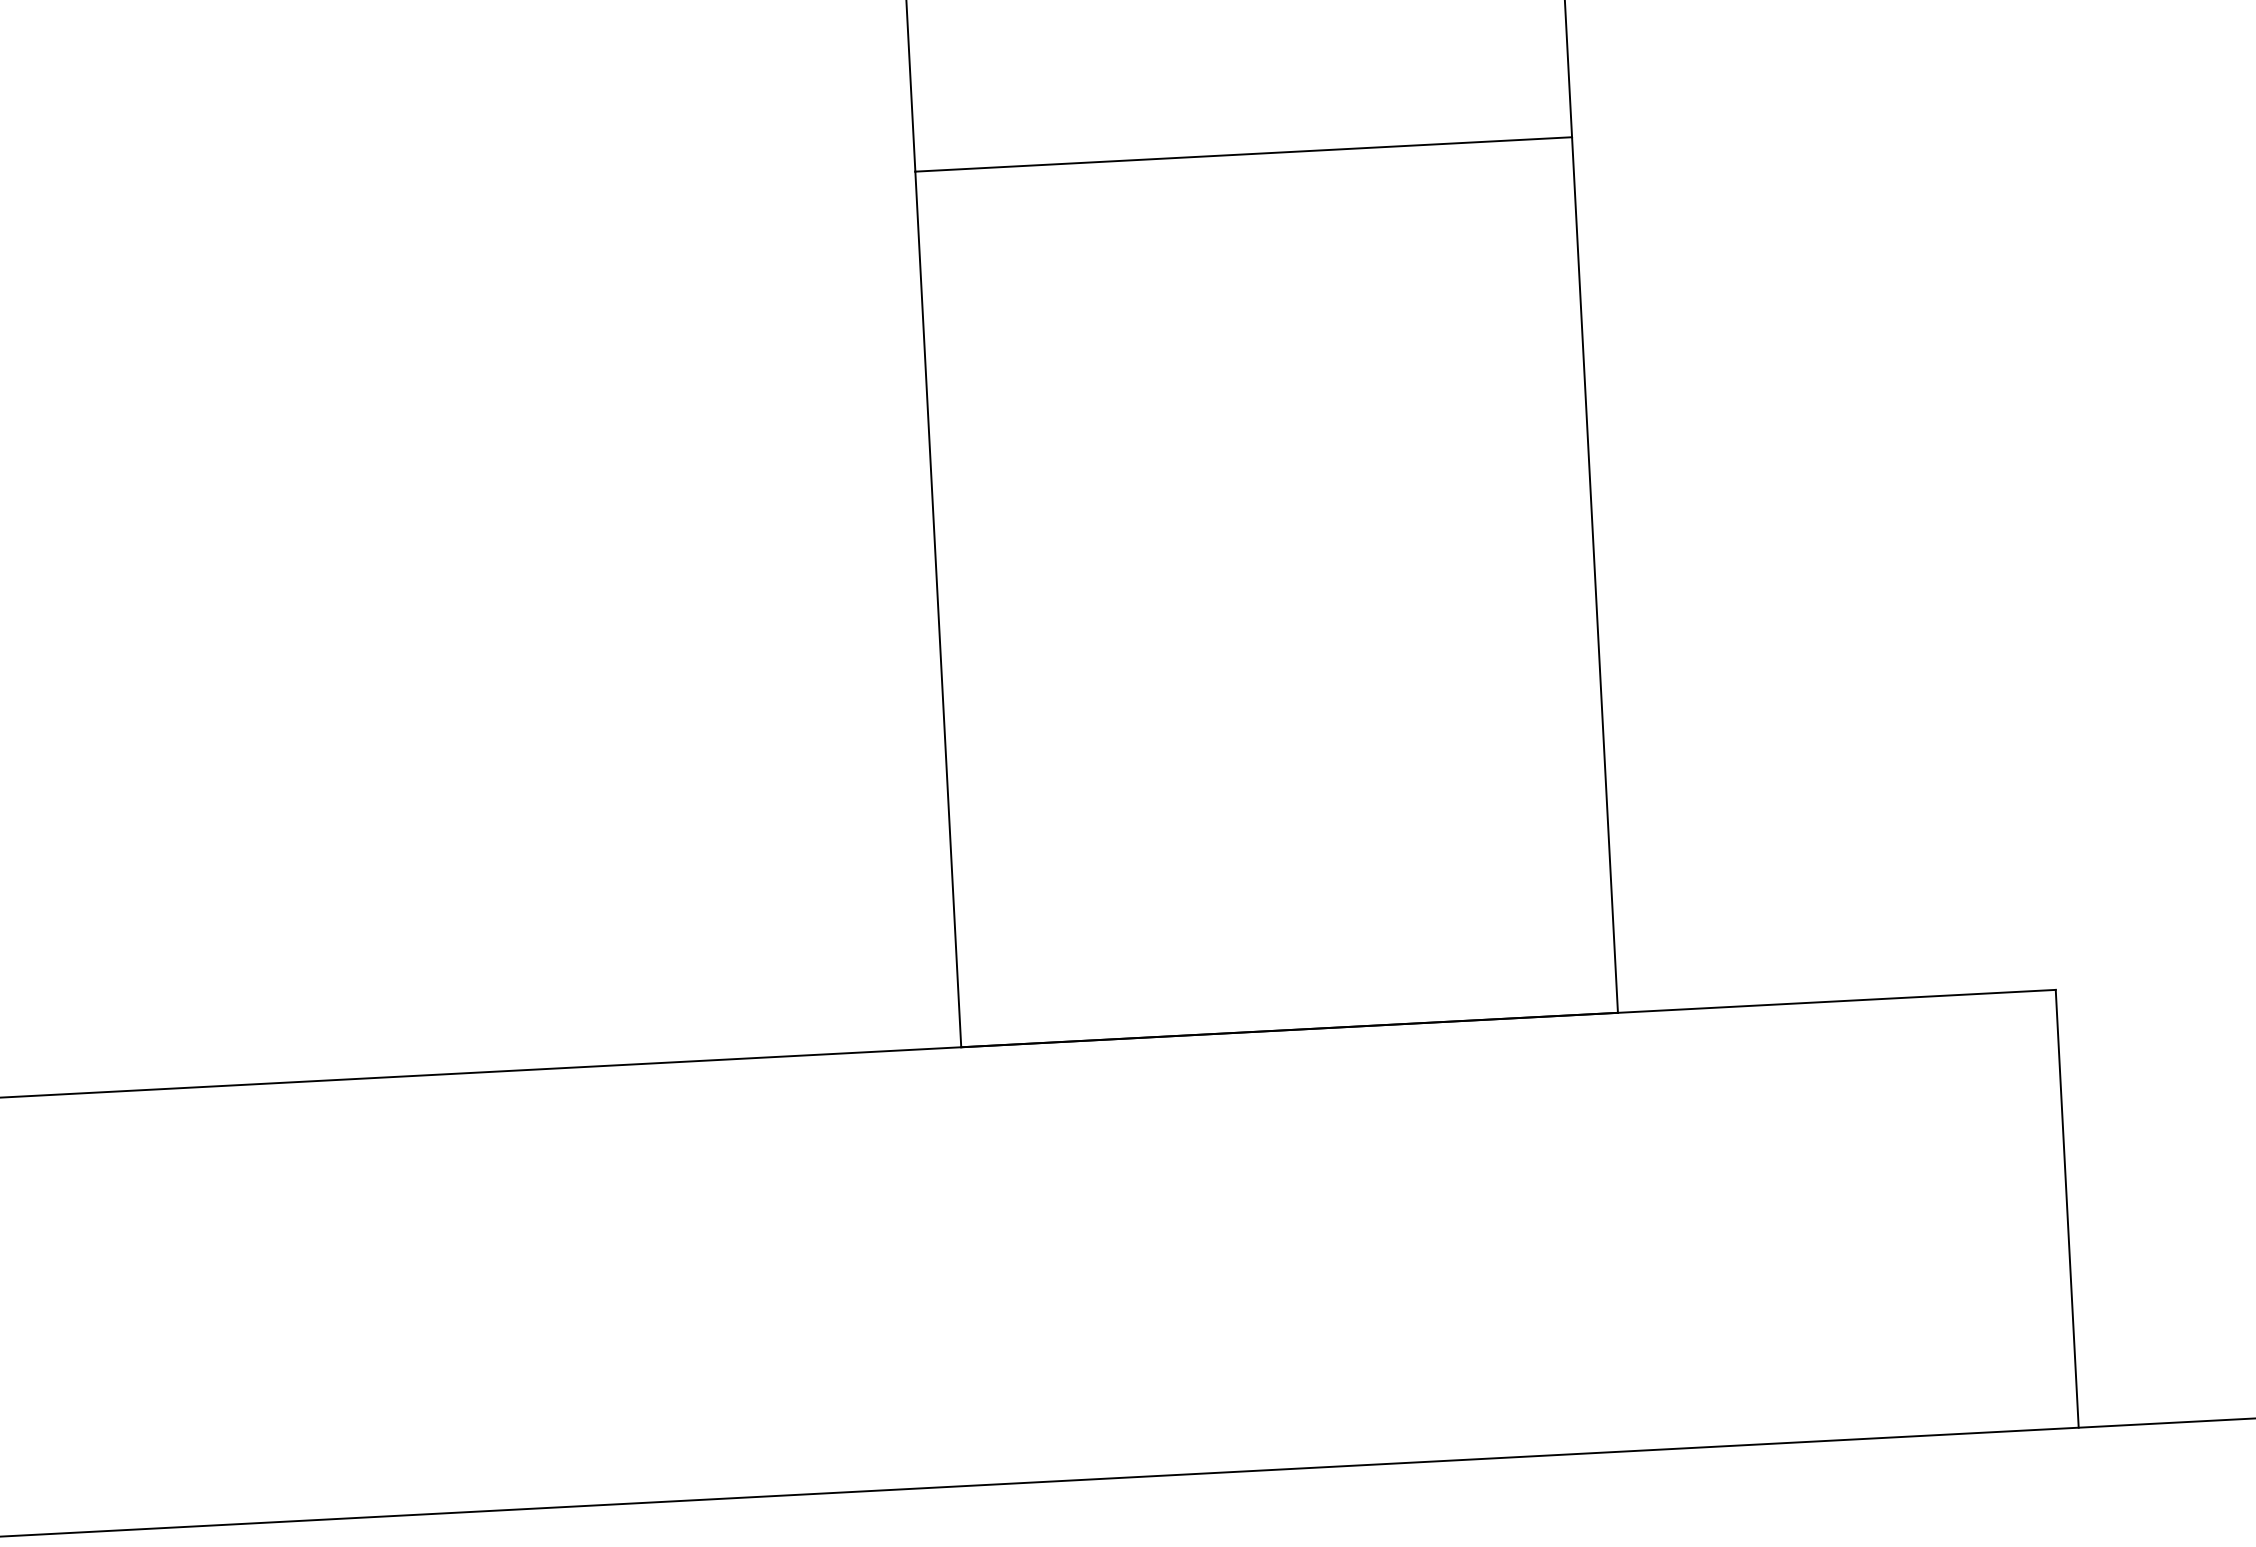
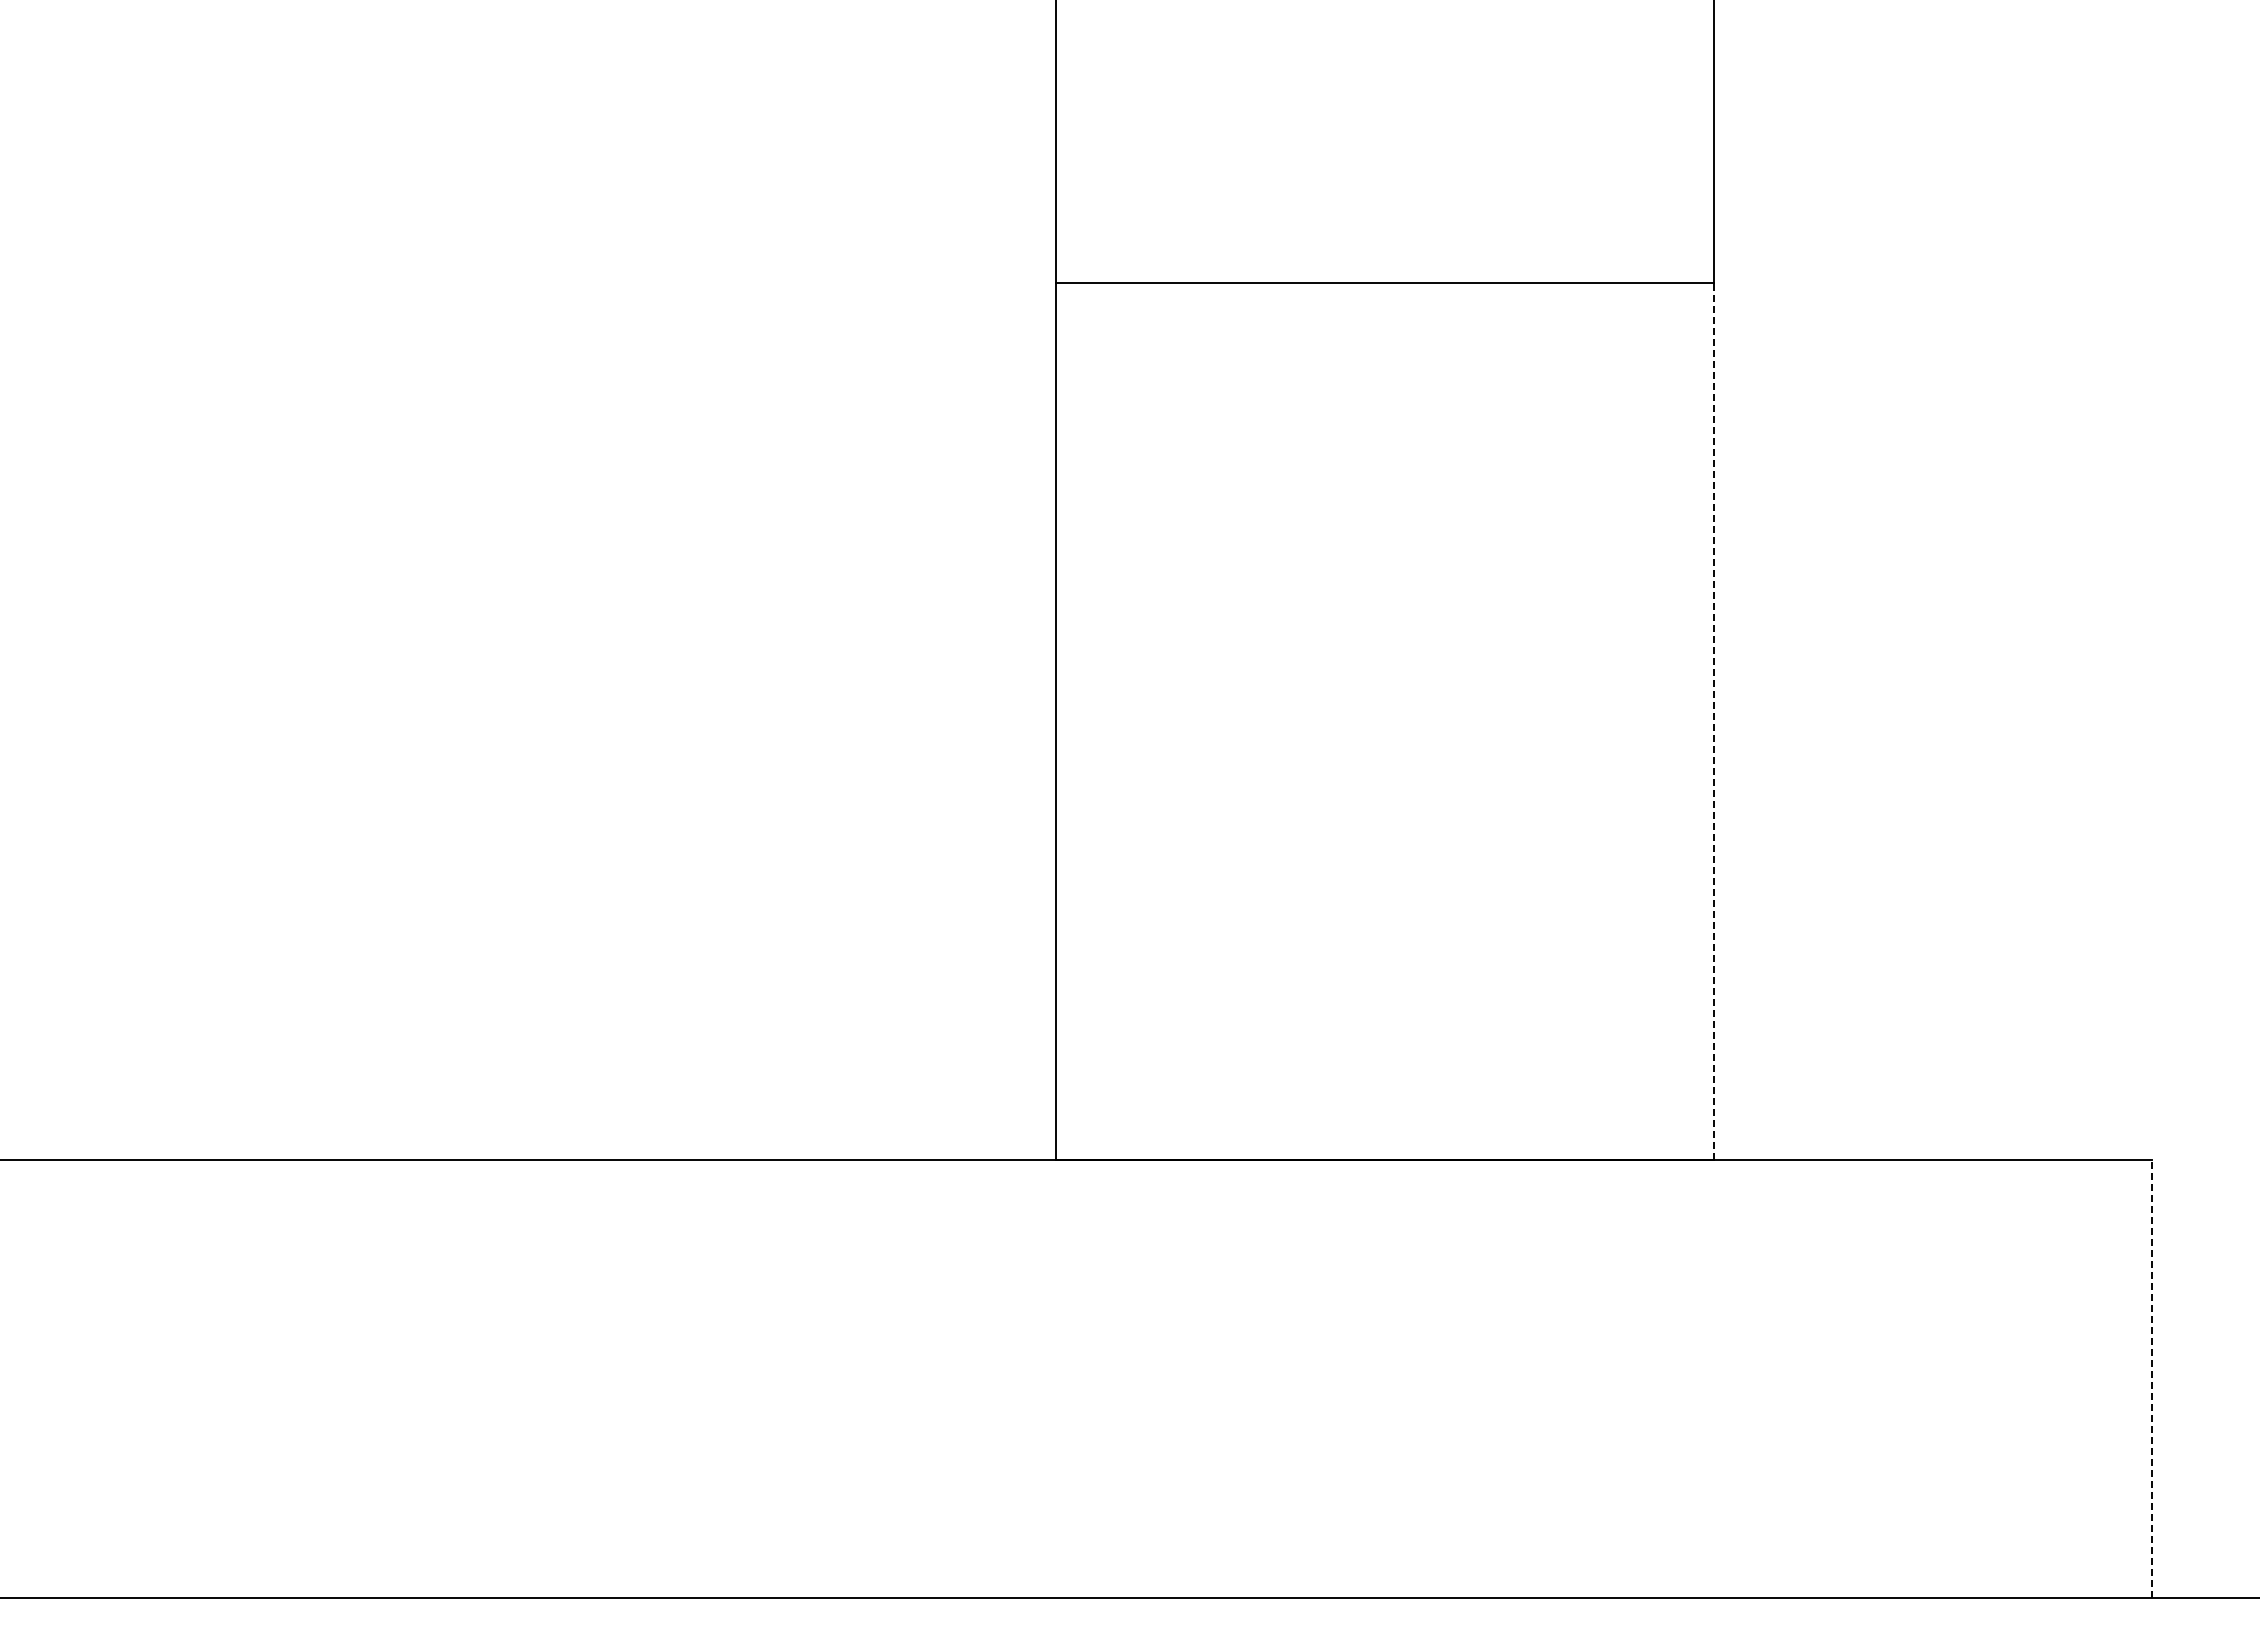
line: (1595, 574) -> (1714, 721), solid -> dashed
line: (2067, 1208) -> (2152, 1378), solid -> dashed

